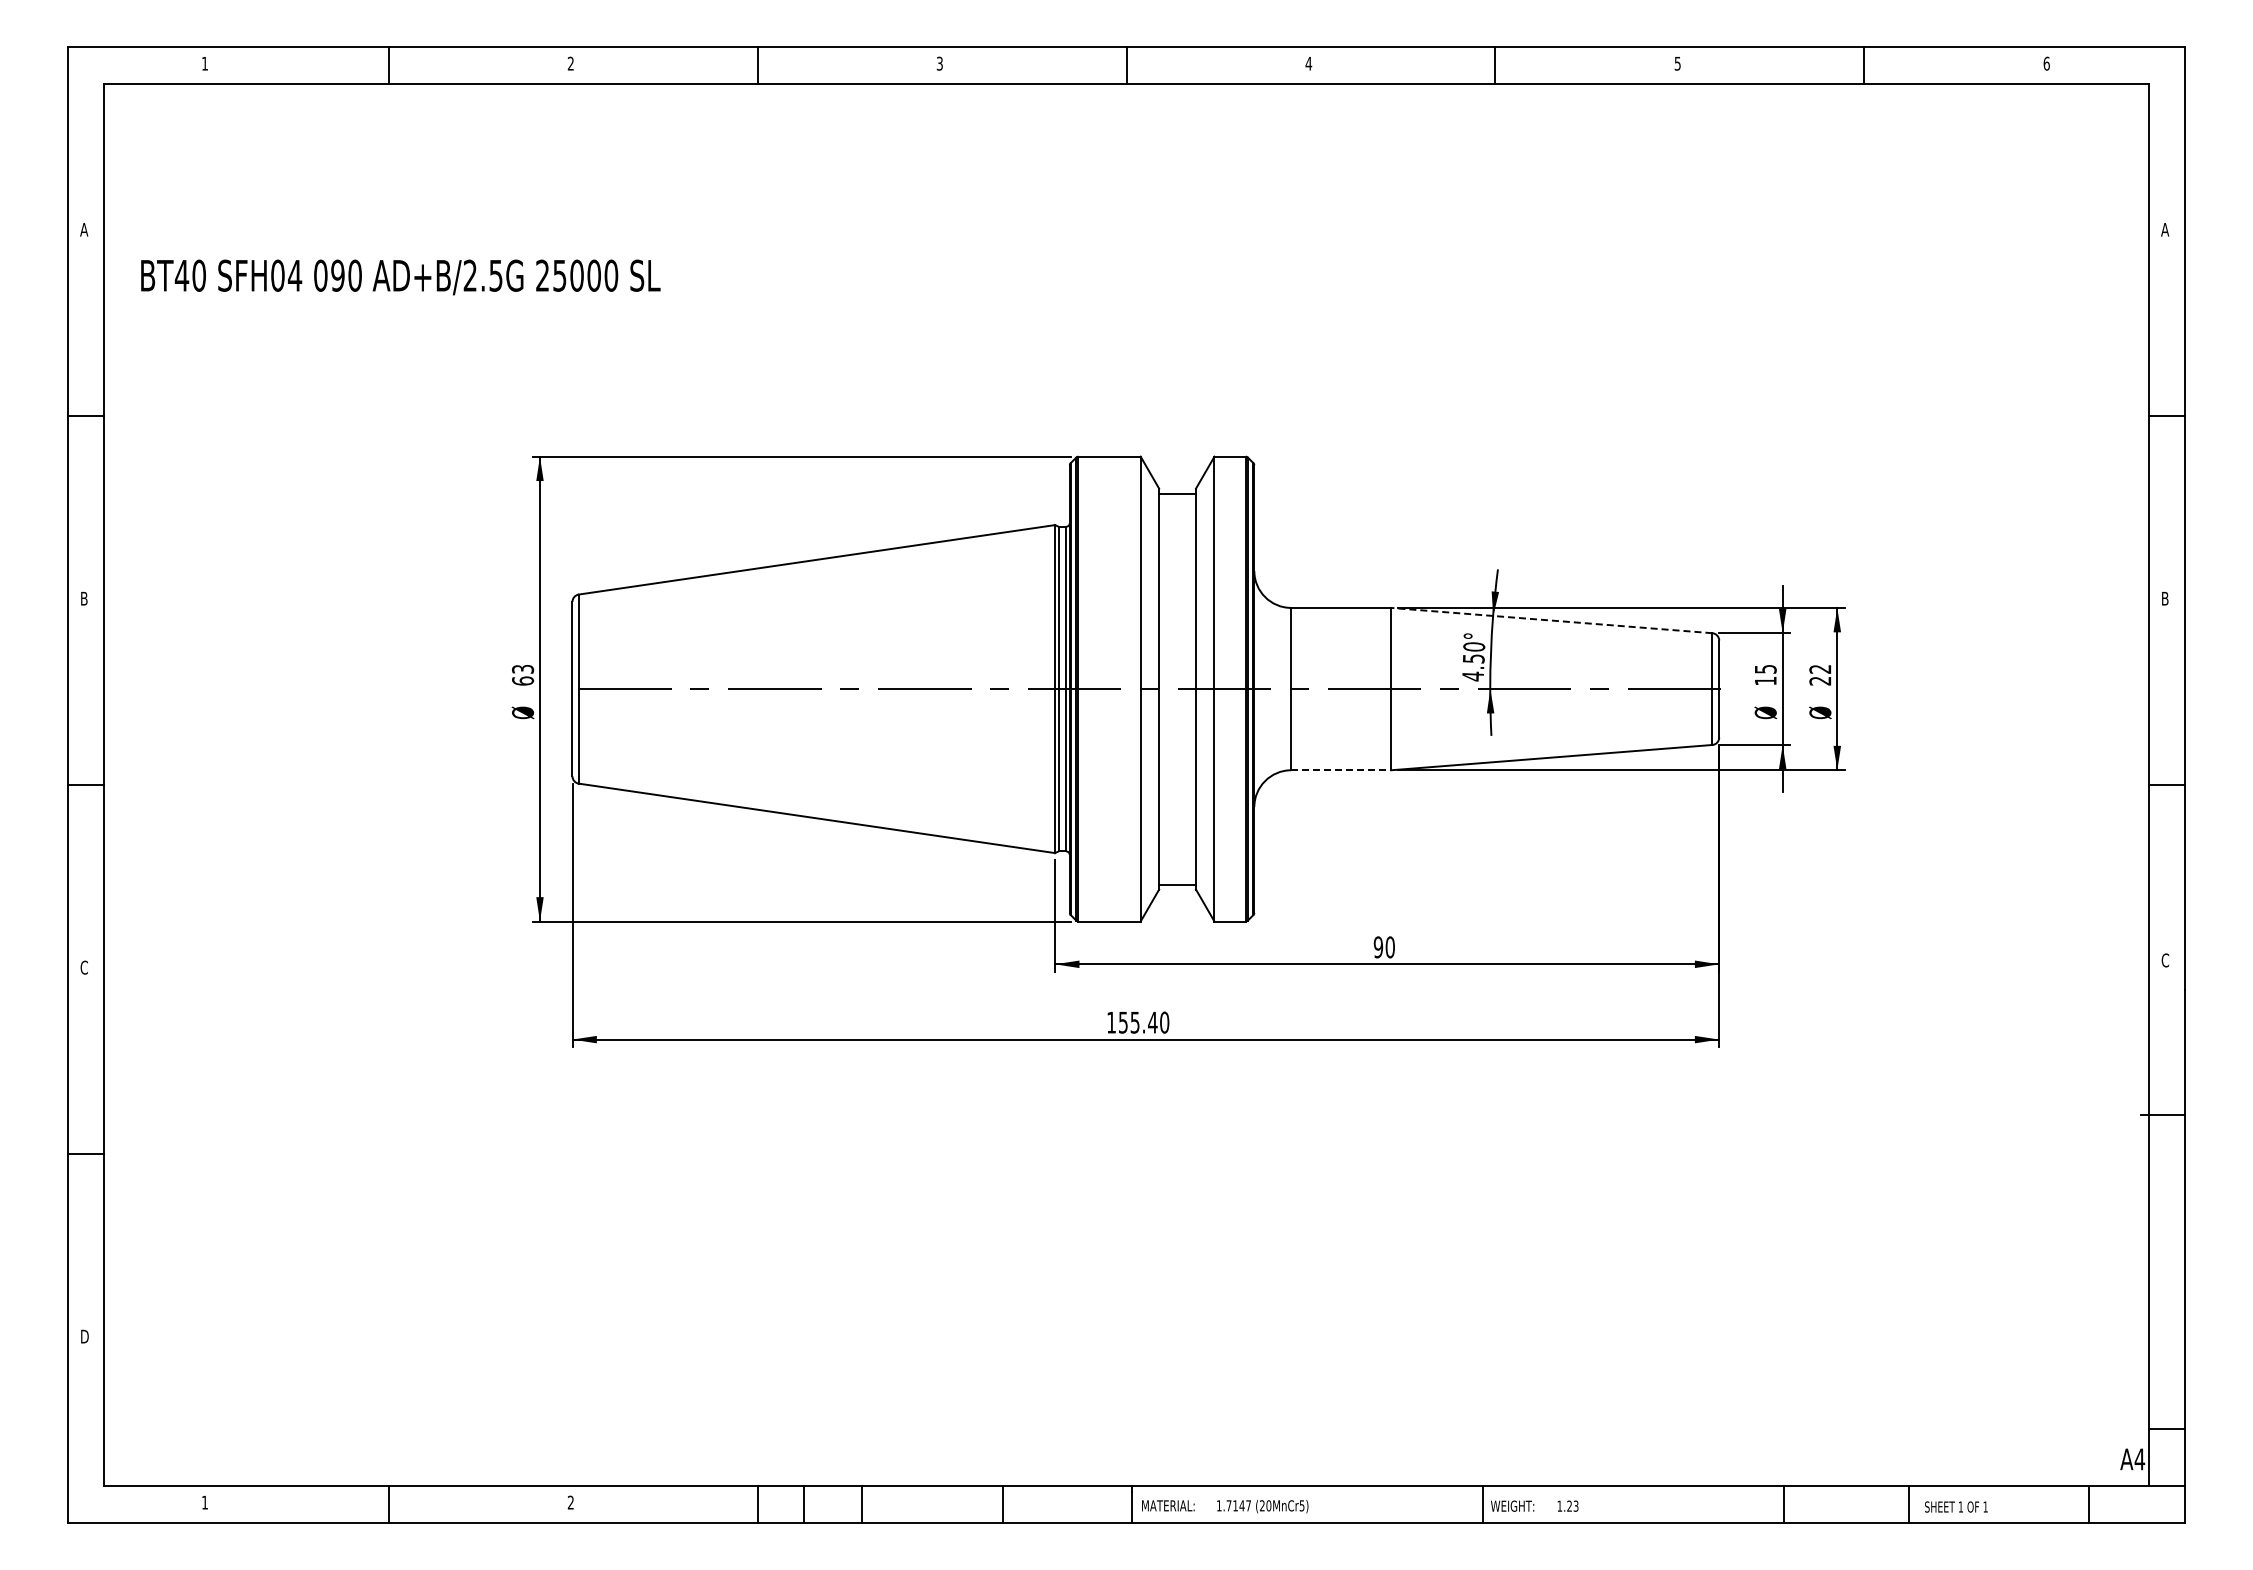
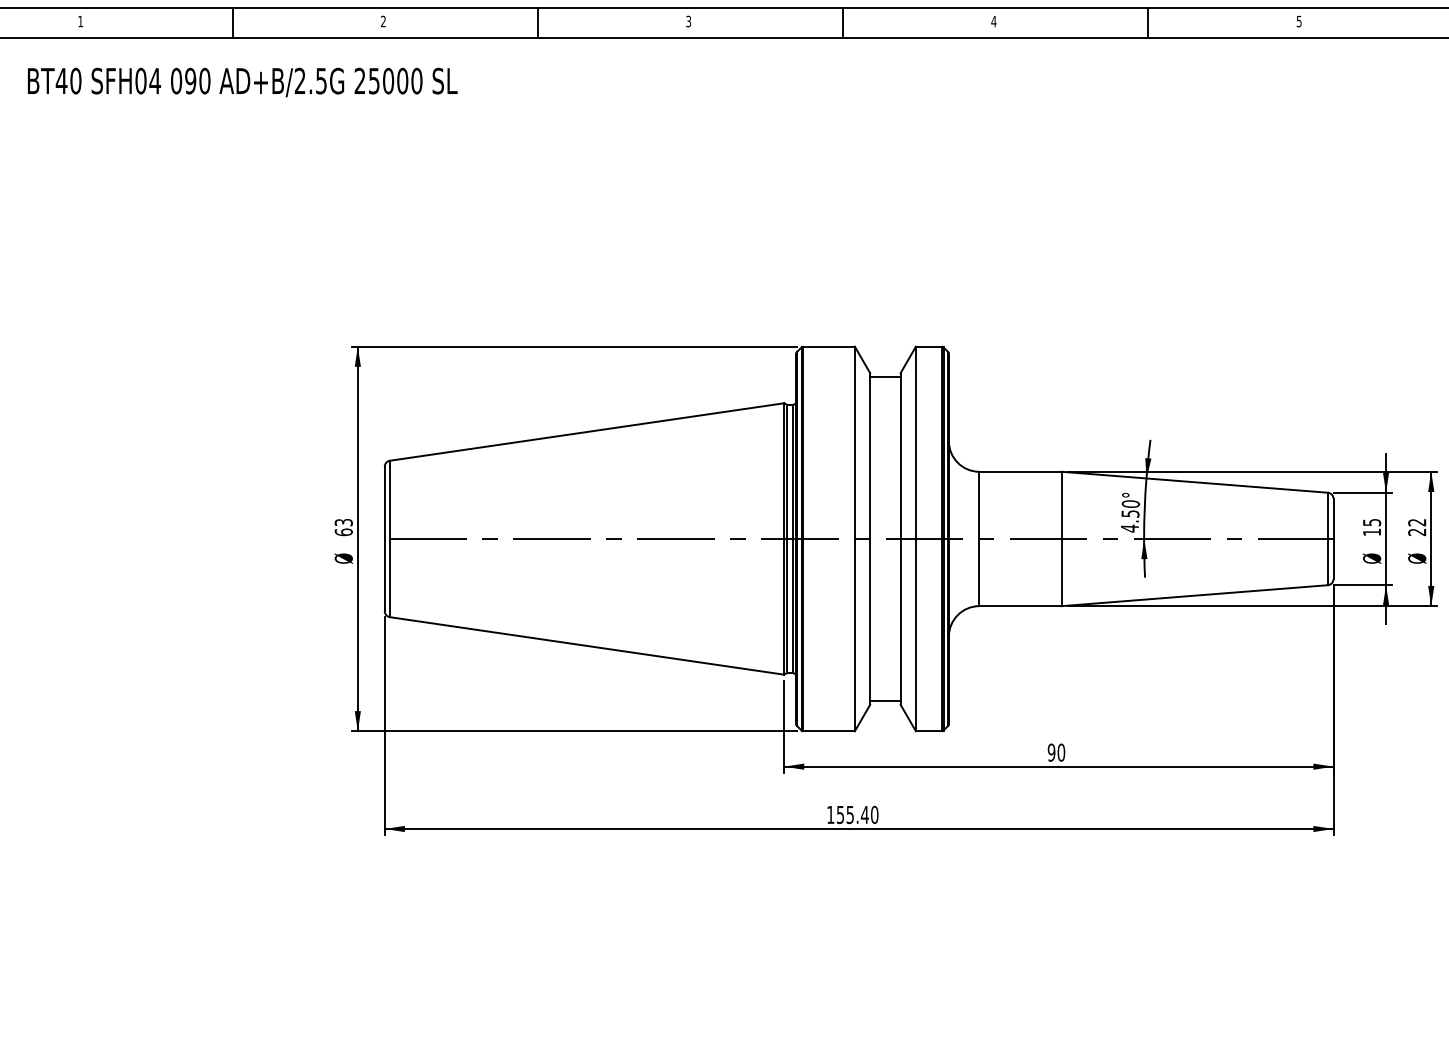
text: (400, 277) -> (242, 82), moved
line: (1551, 620) -> (1194, 482), dashed -> solid
line: (1341, 770) -> (1021, 606), dashed -> solid

